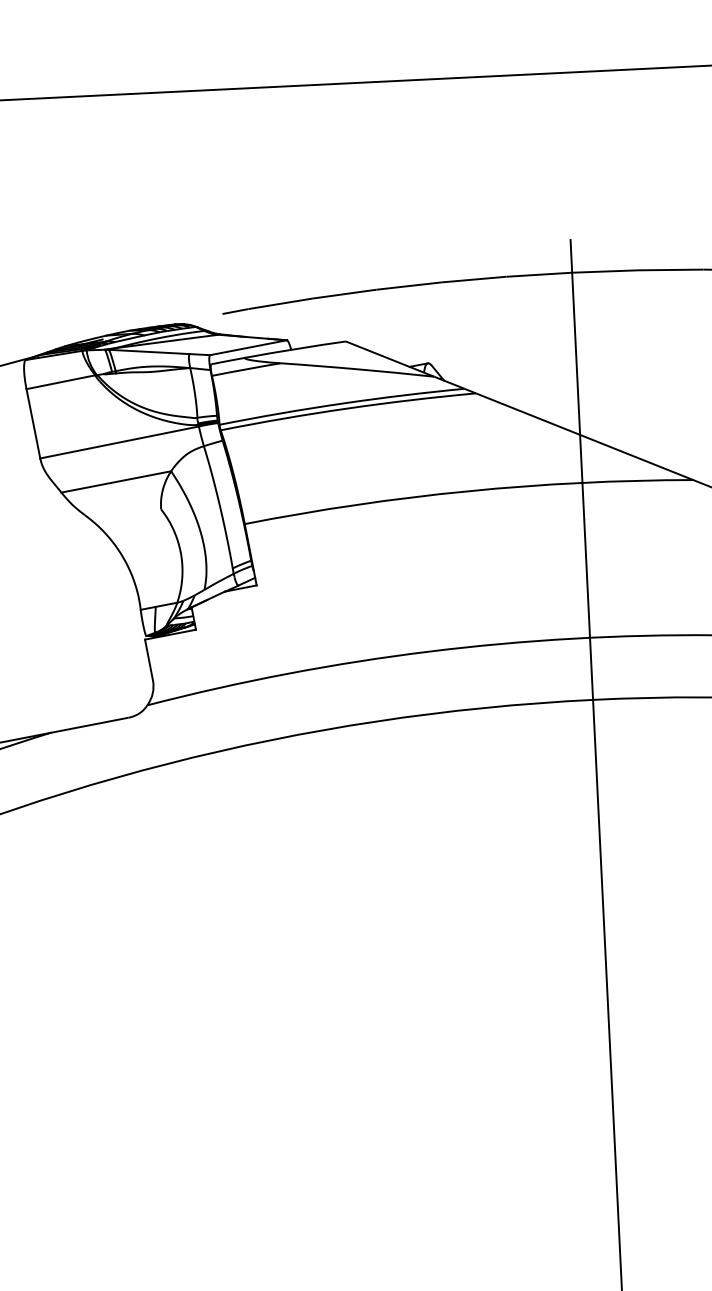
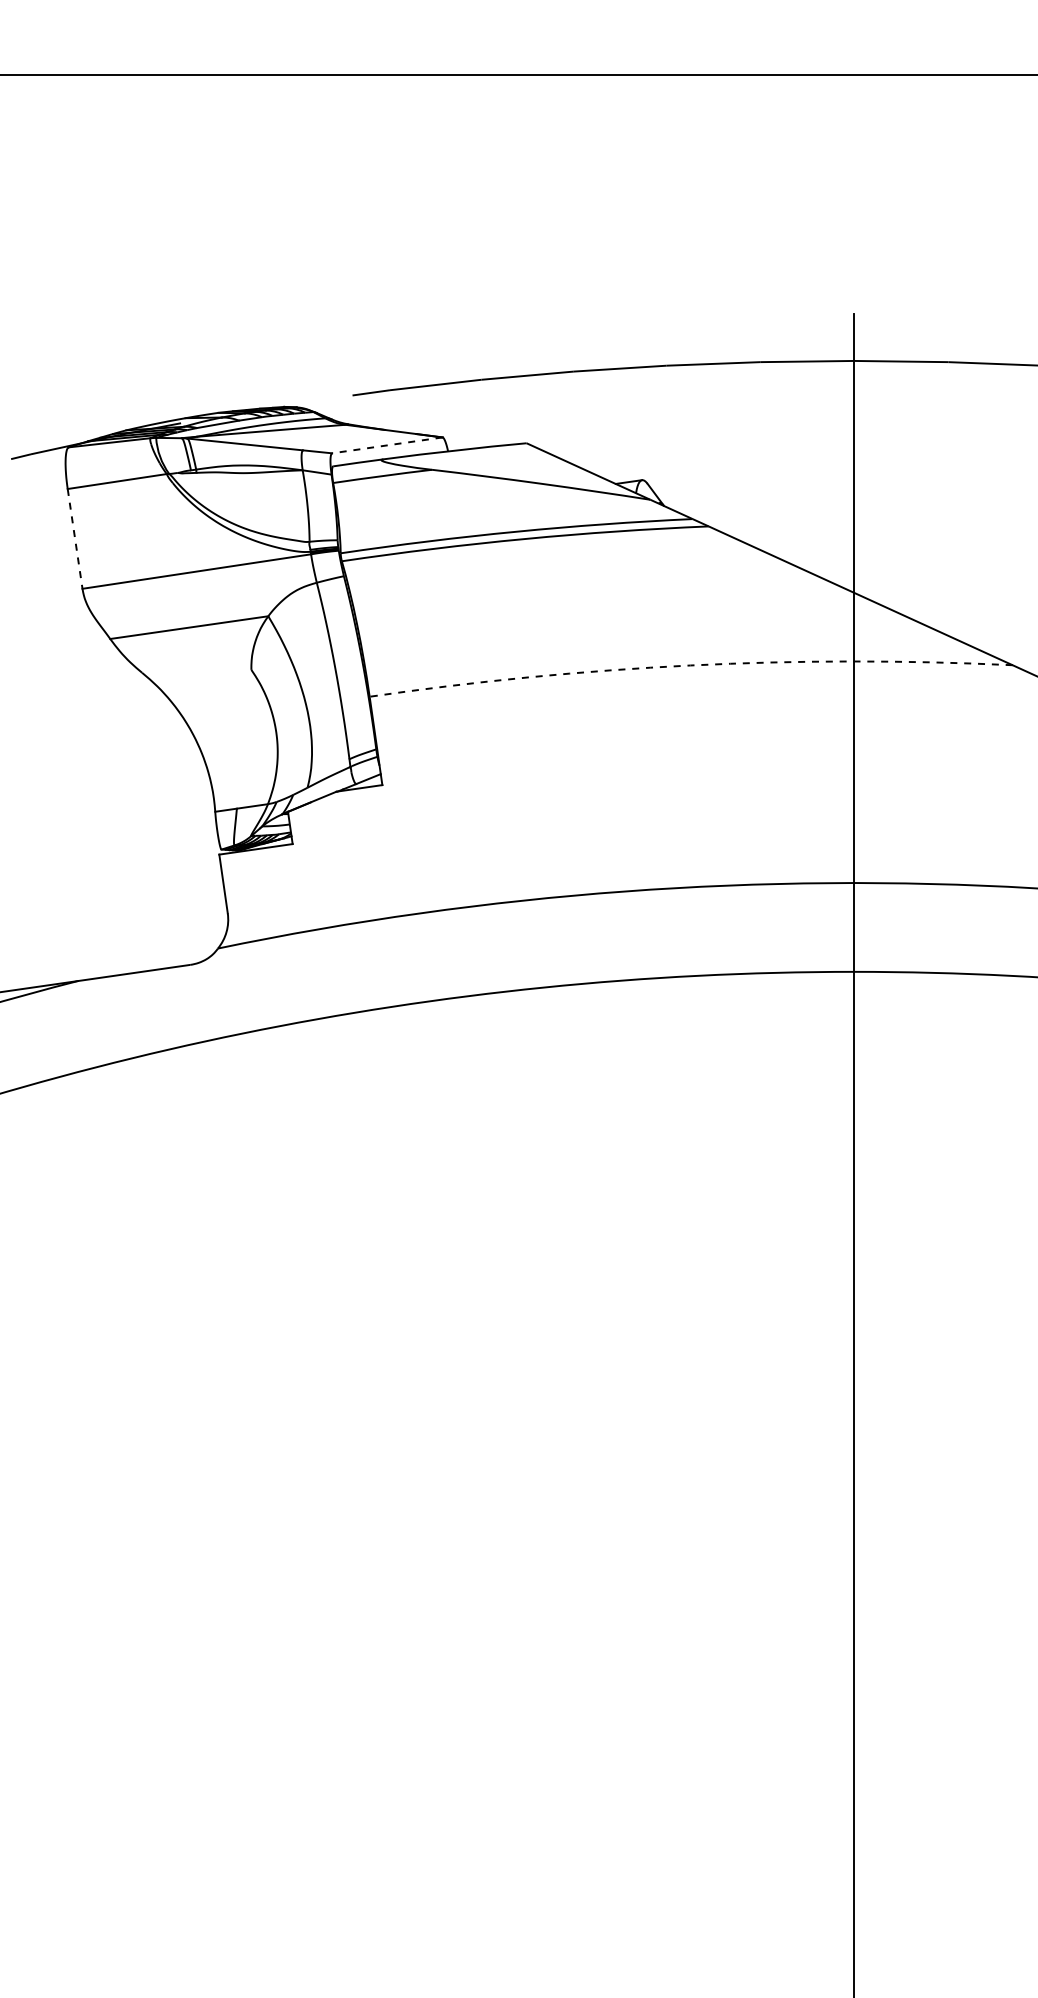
line: (248, 347) -> (387, 445), solid -> dashed
line: (33, 424) -> (75, 539), solid -> dashed
arc: (468, 491) -> (690, 665), solid -> dashed

